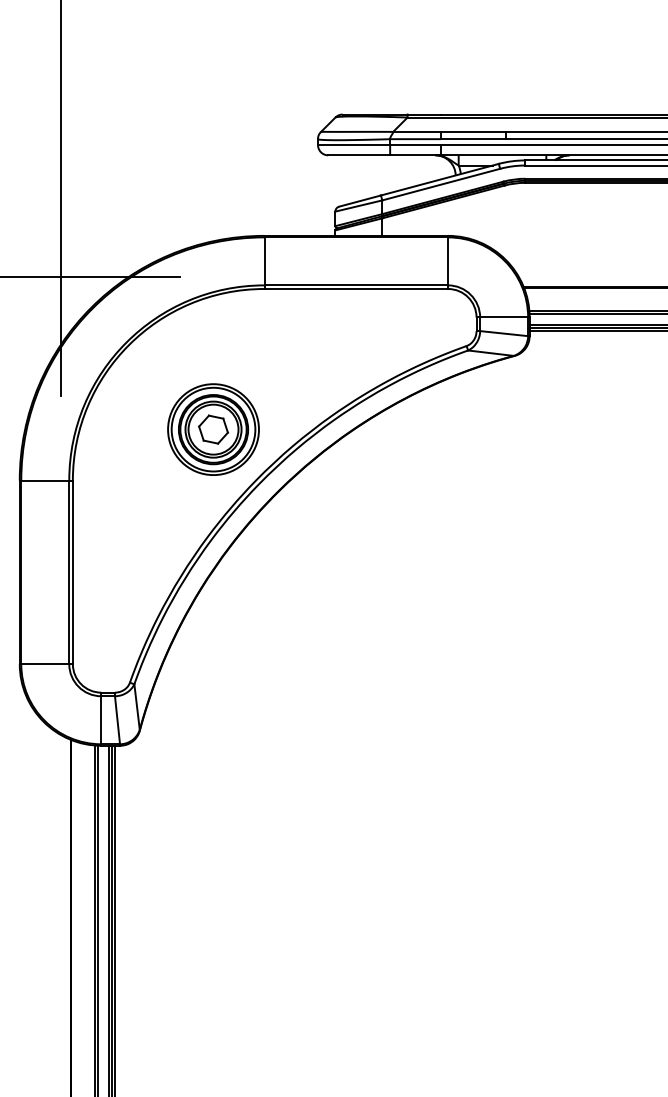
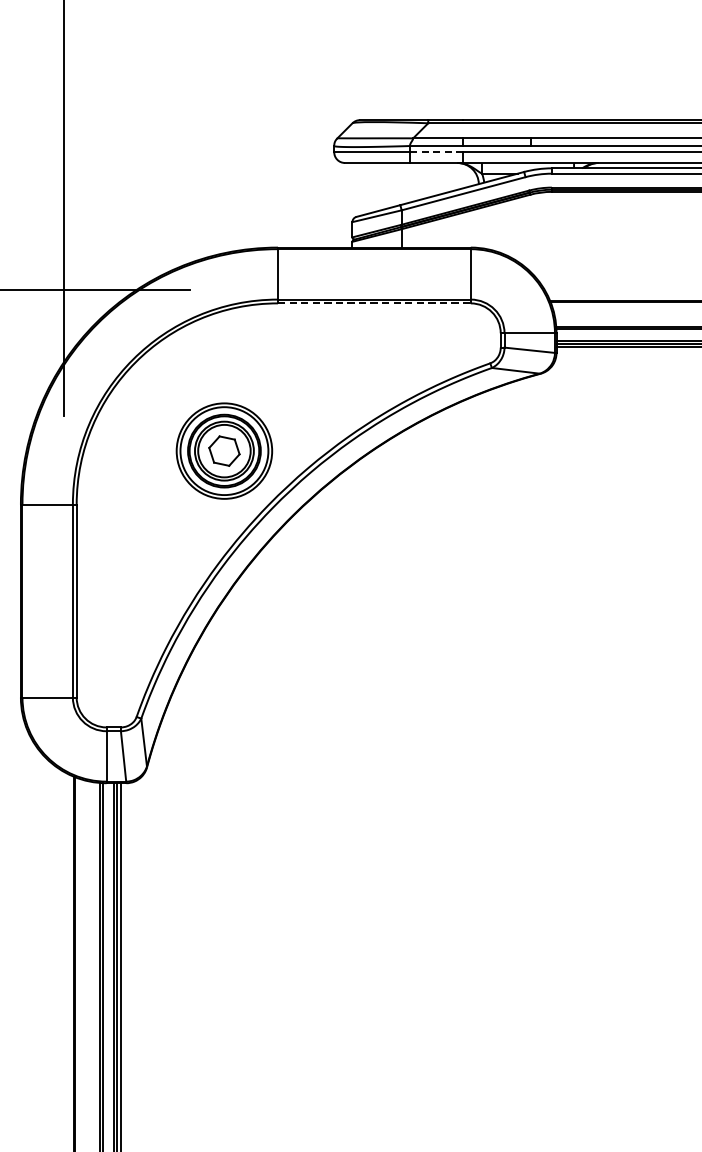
line: (415, 145) -> (436, 152), solid -> dashed
line: (356, 289) -> (374, 303), solid -> dashed

